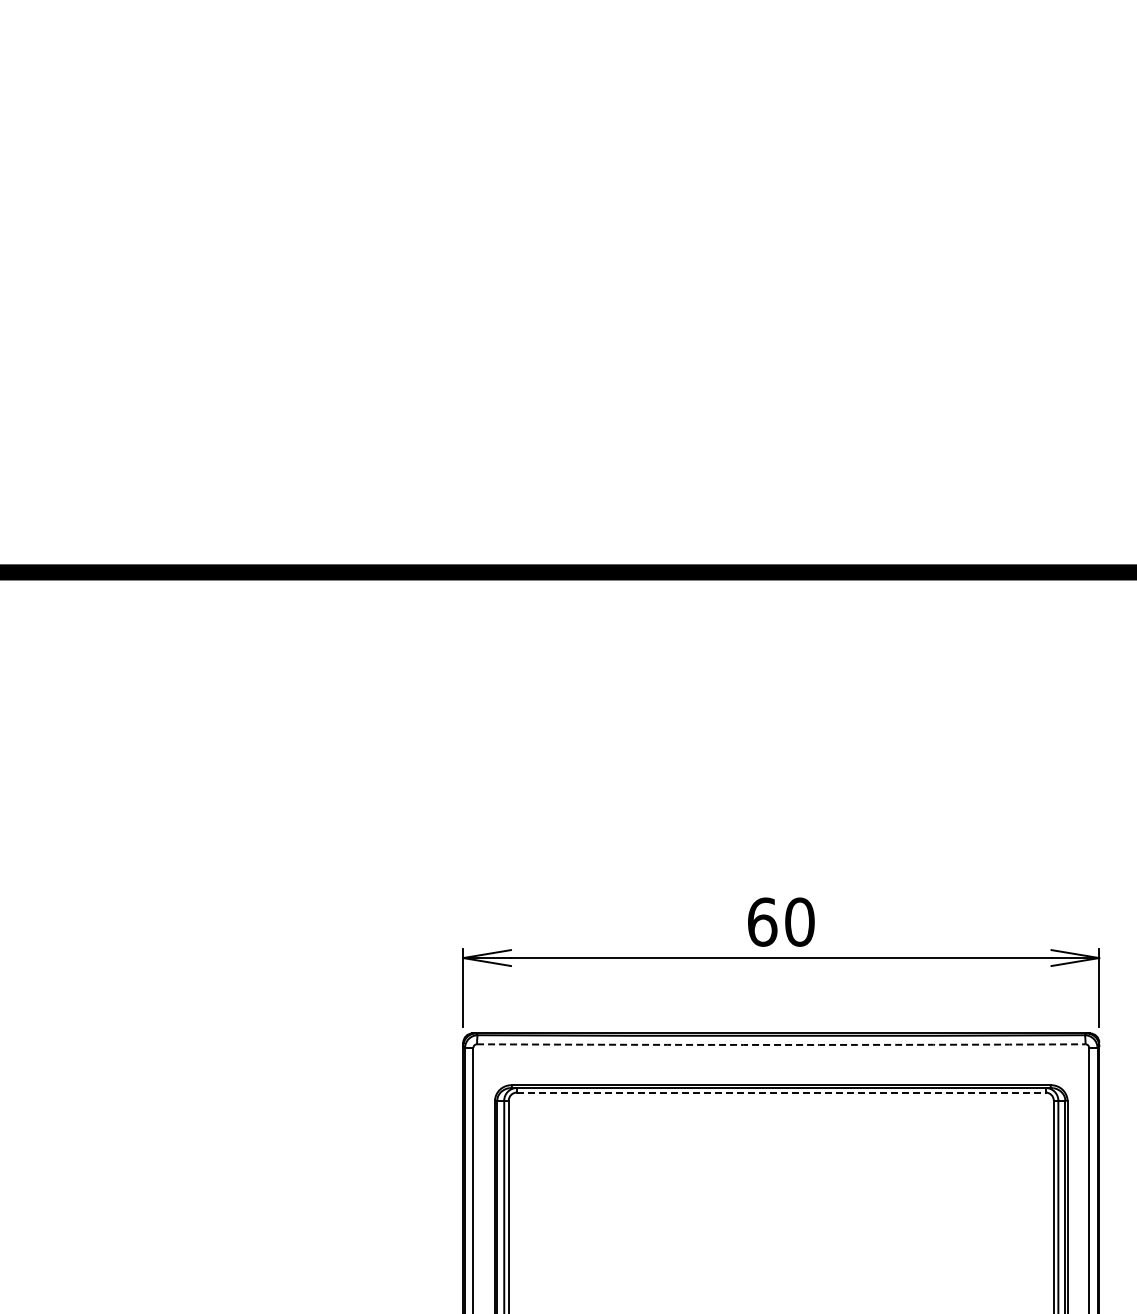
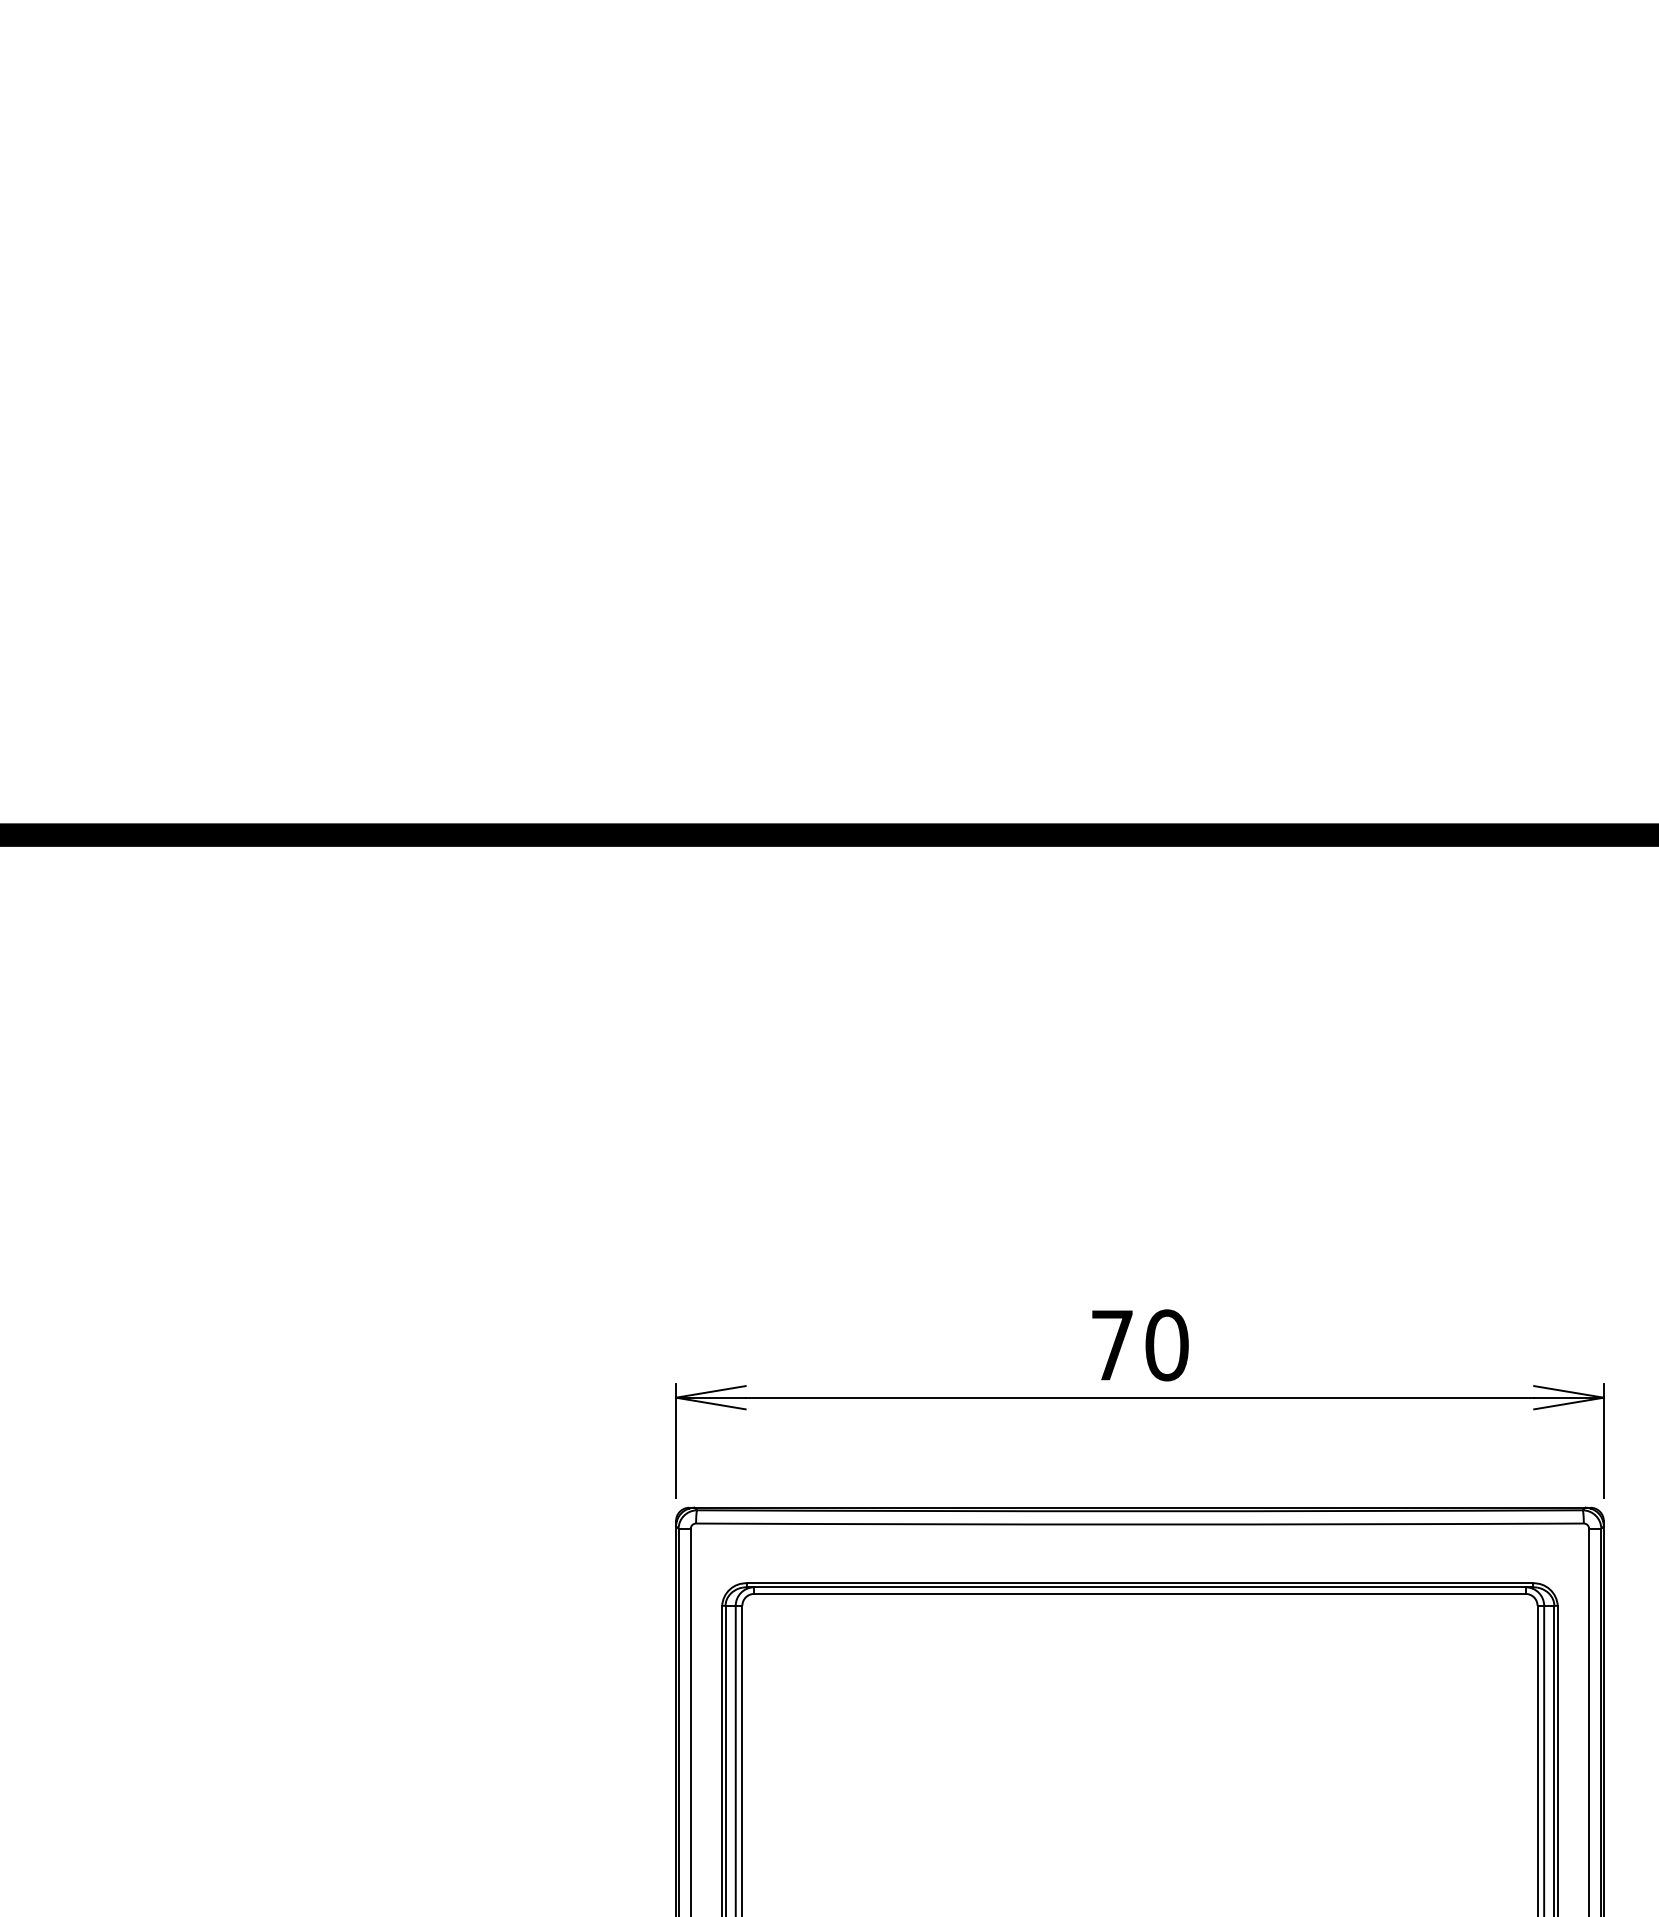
text: (762, 921) -> (1112, 1344), 60 -> 70
arc: (781, 1044) -> (1140, 1523), dashed -> solid
line: (781, 1092) -> (1140, 1593), dashed -> solid

